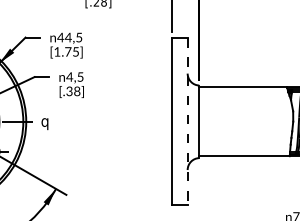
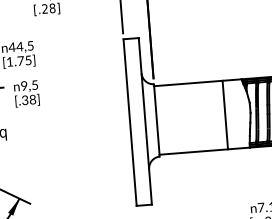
text: (69, 76) -> (23, 85), 4,5 -> 9,5
line: (187, 121) -> (145, 121), dashed -> solid
line: (267, 121) -> (224, 114), added

